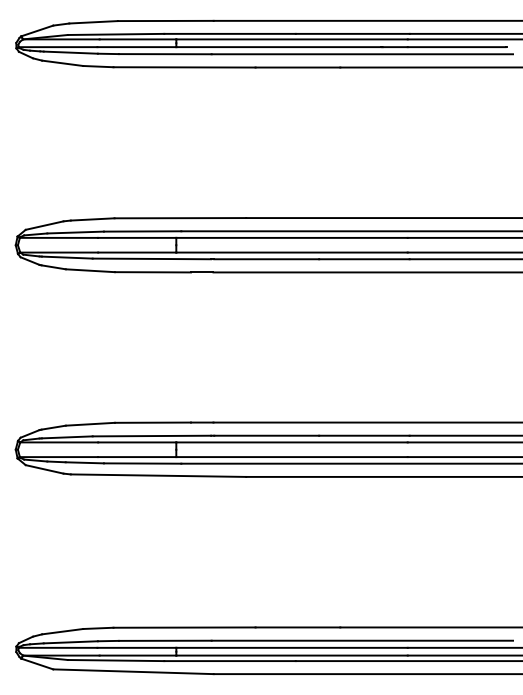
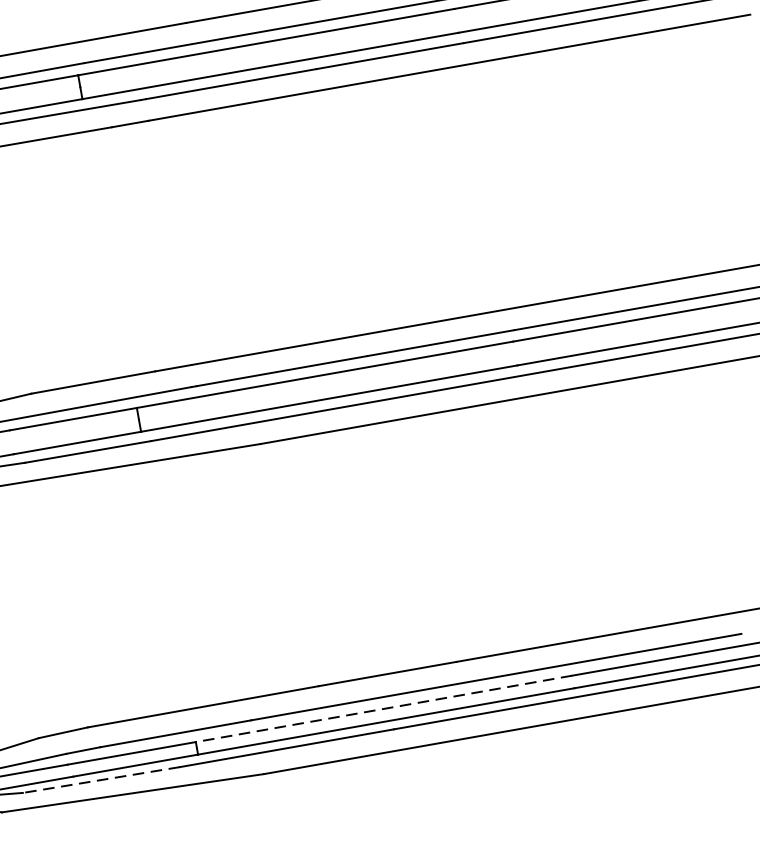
line: (292, 647) -> (384, 708), solid -> dashed
line: (115, 660) -> (100, 780), solid -> dashed

